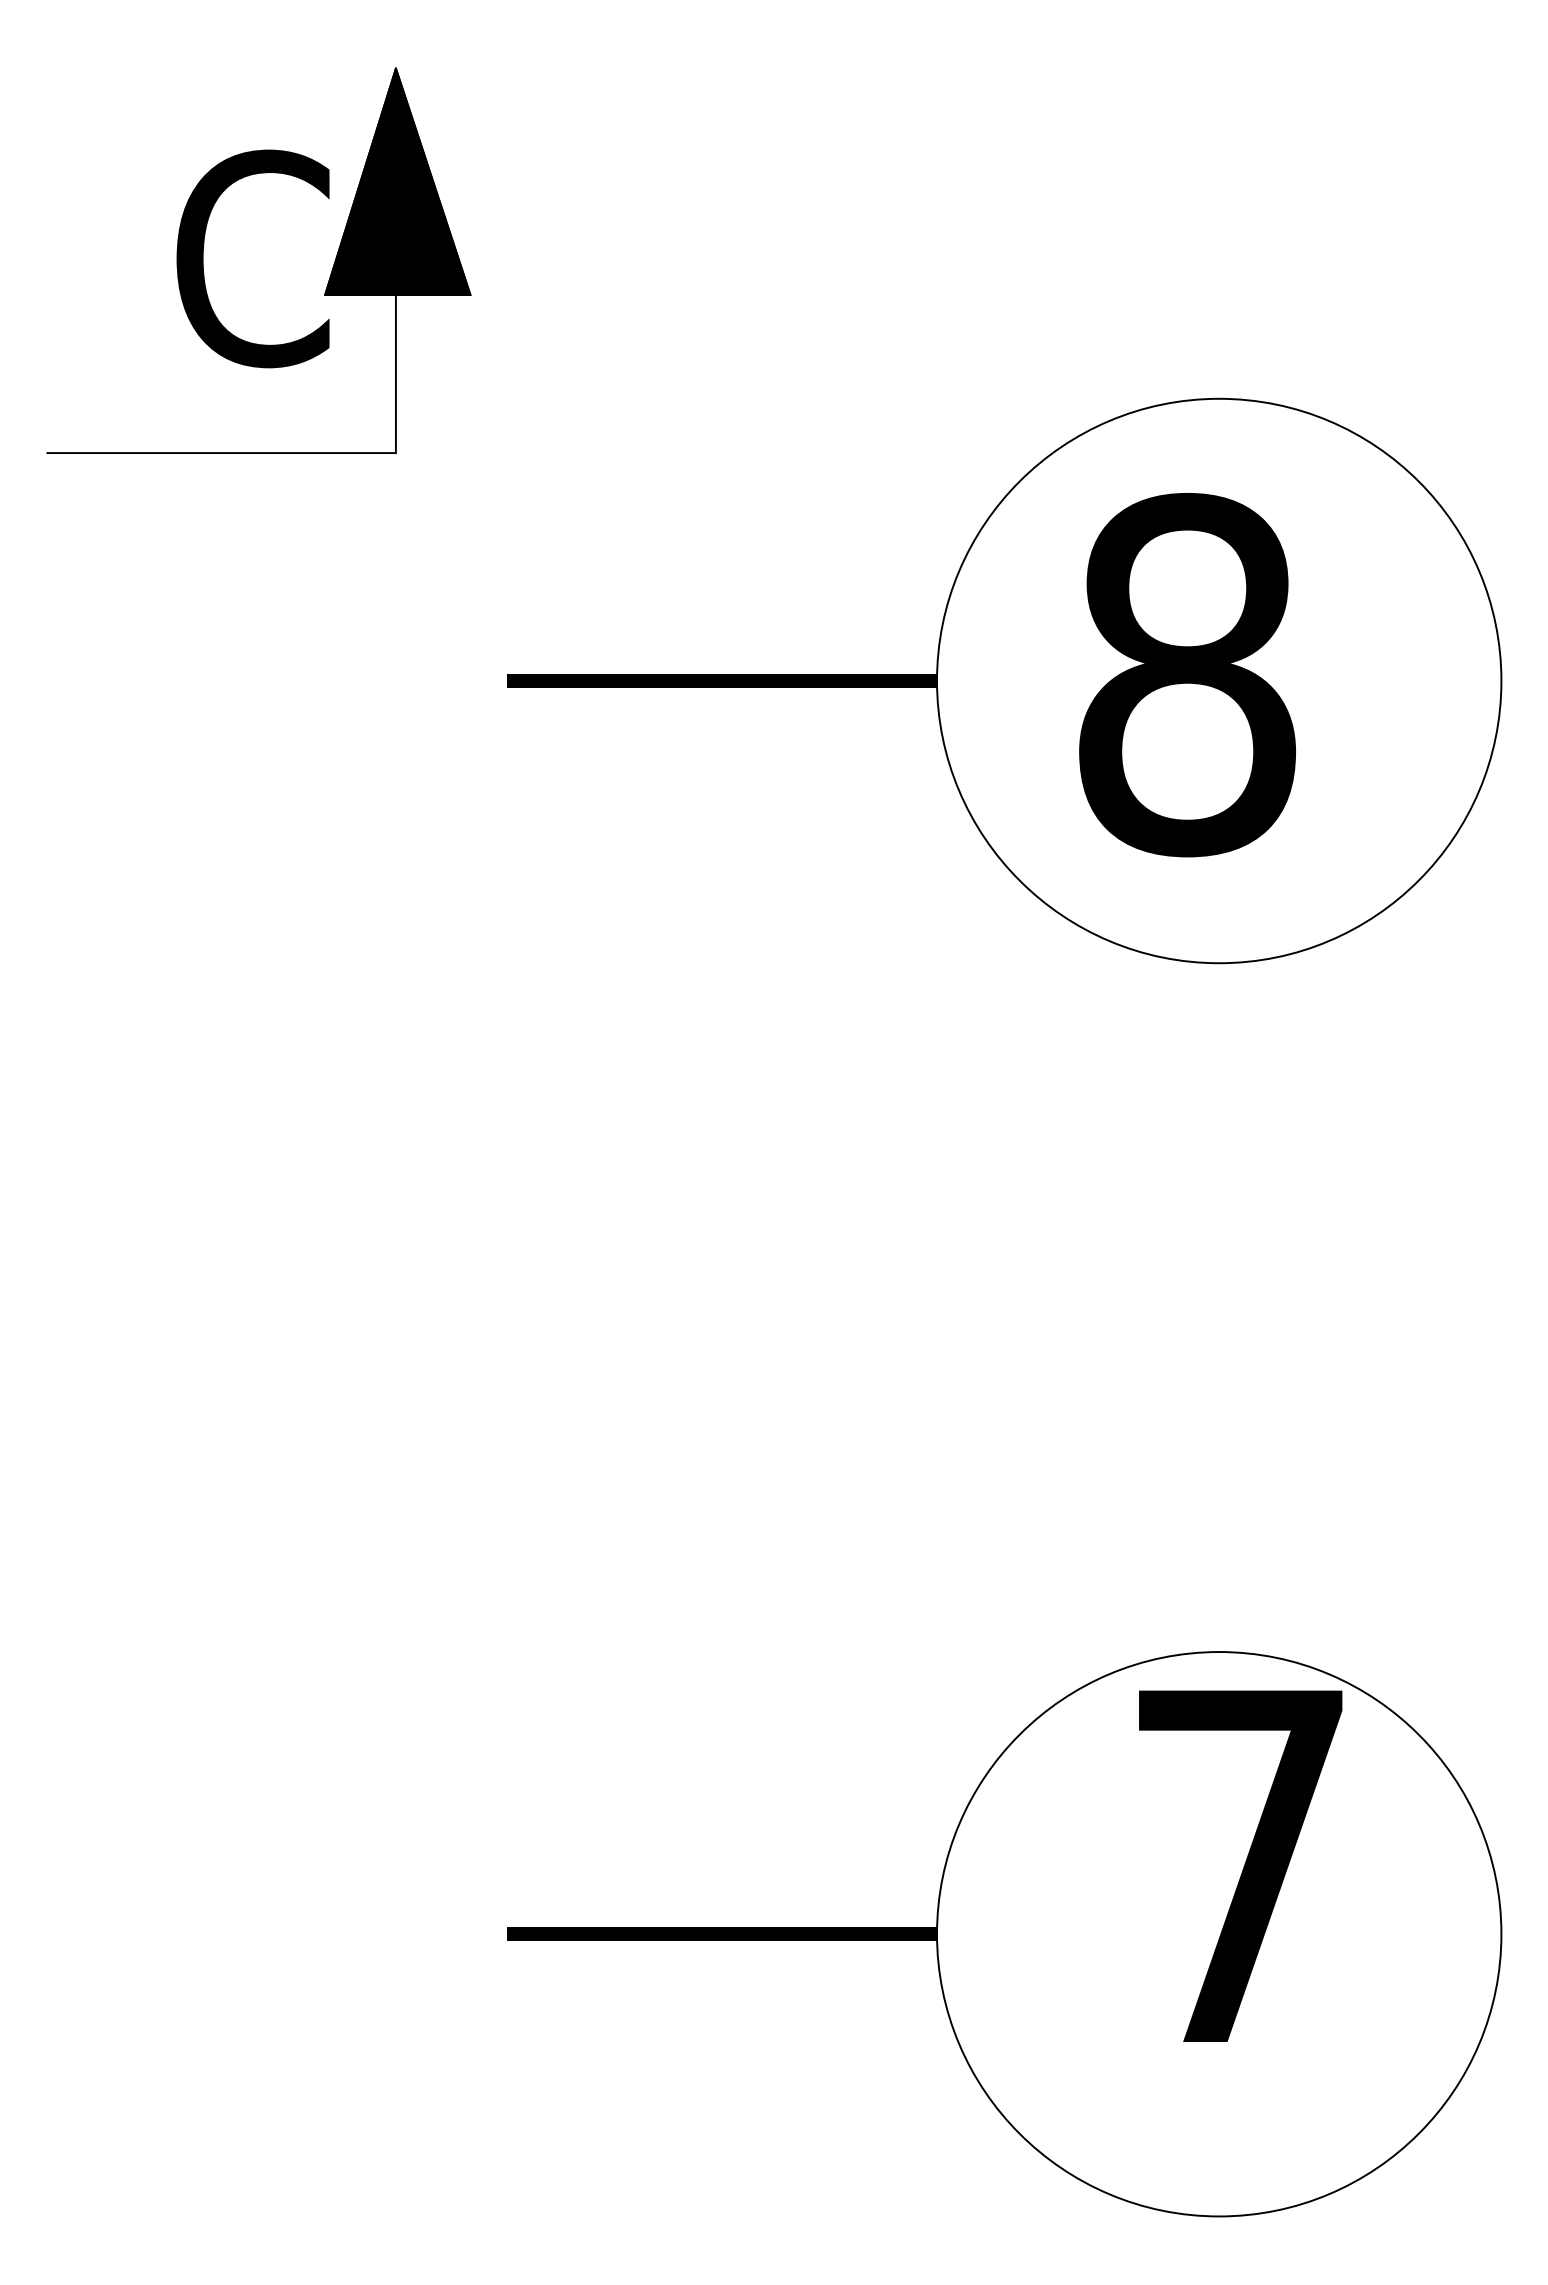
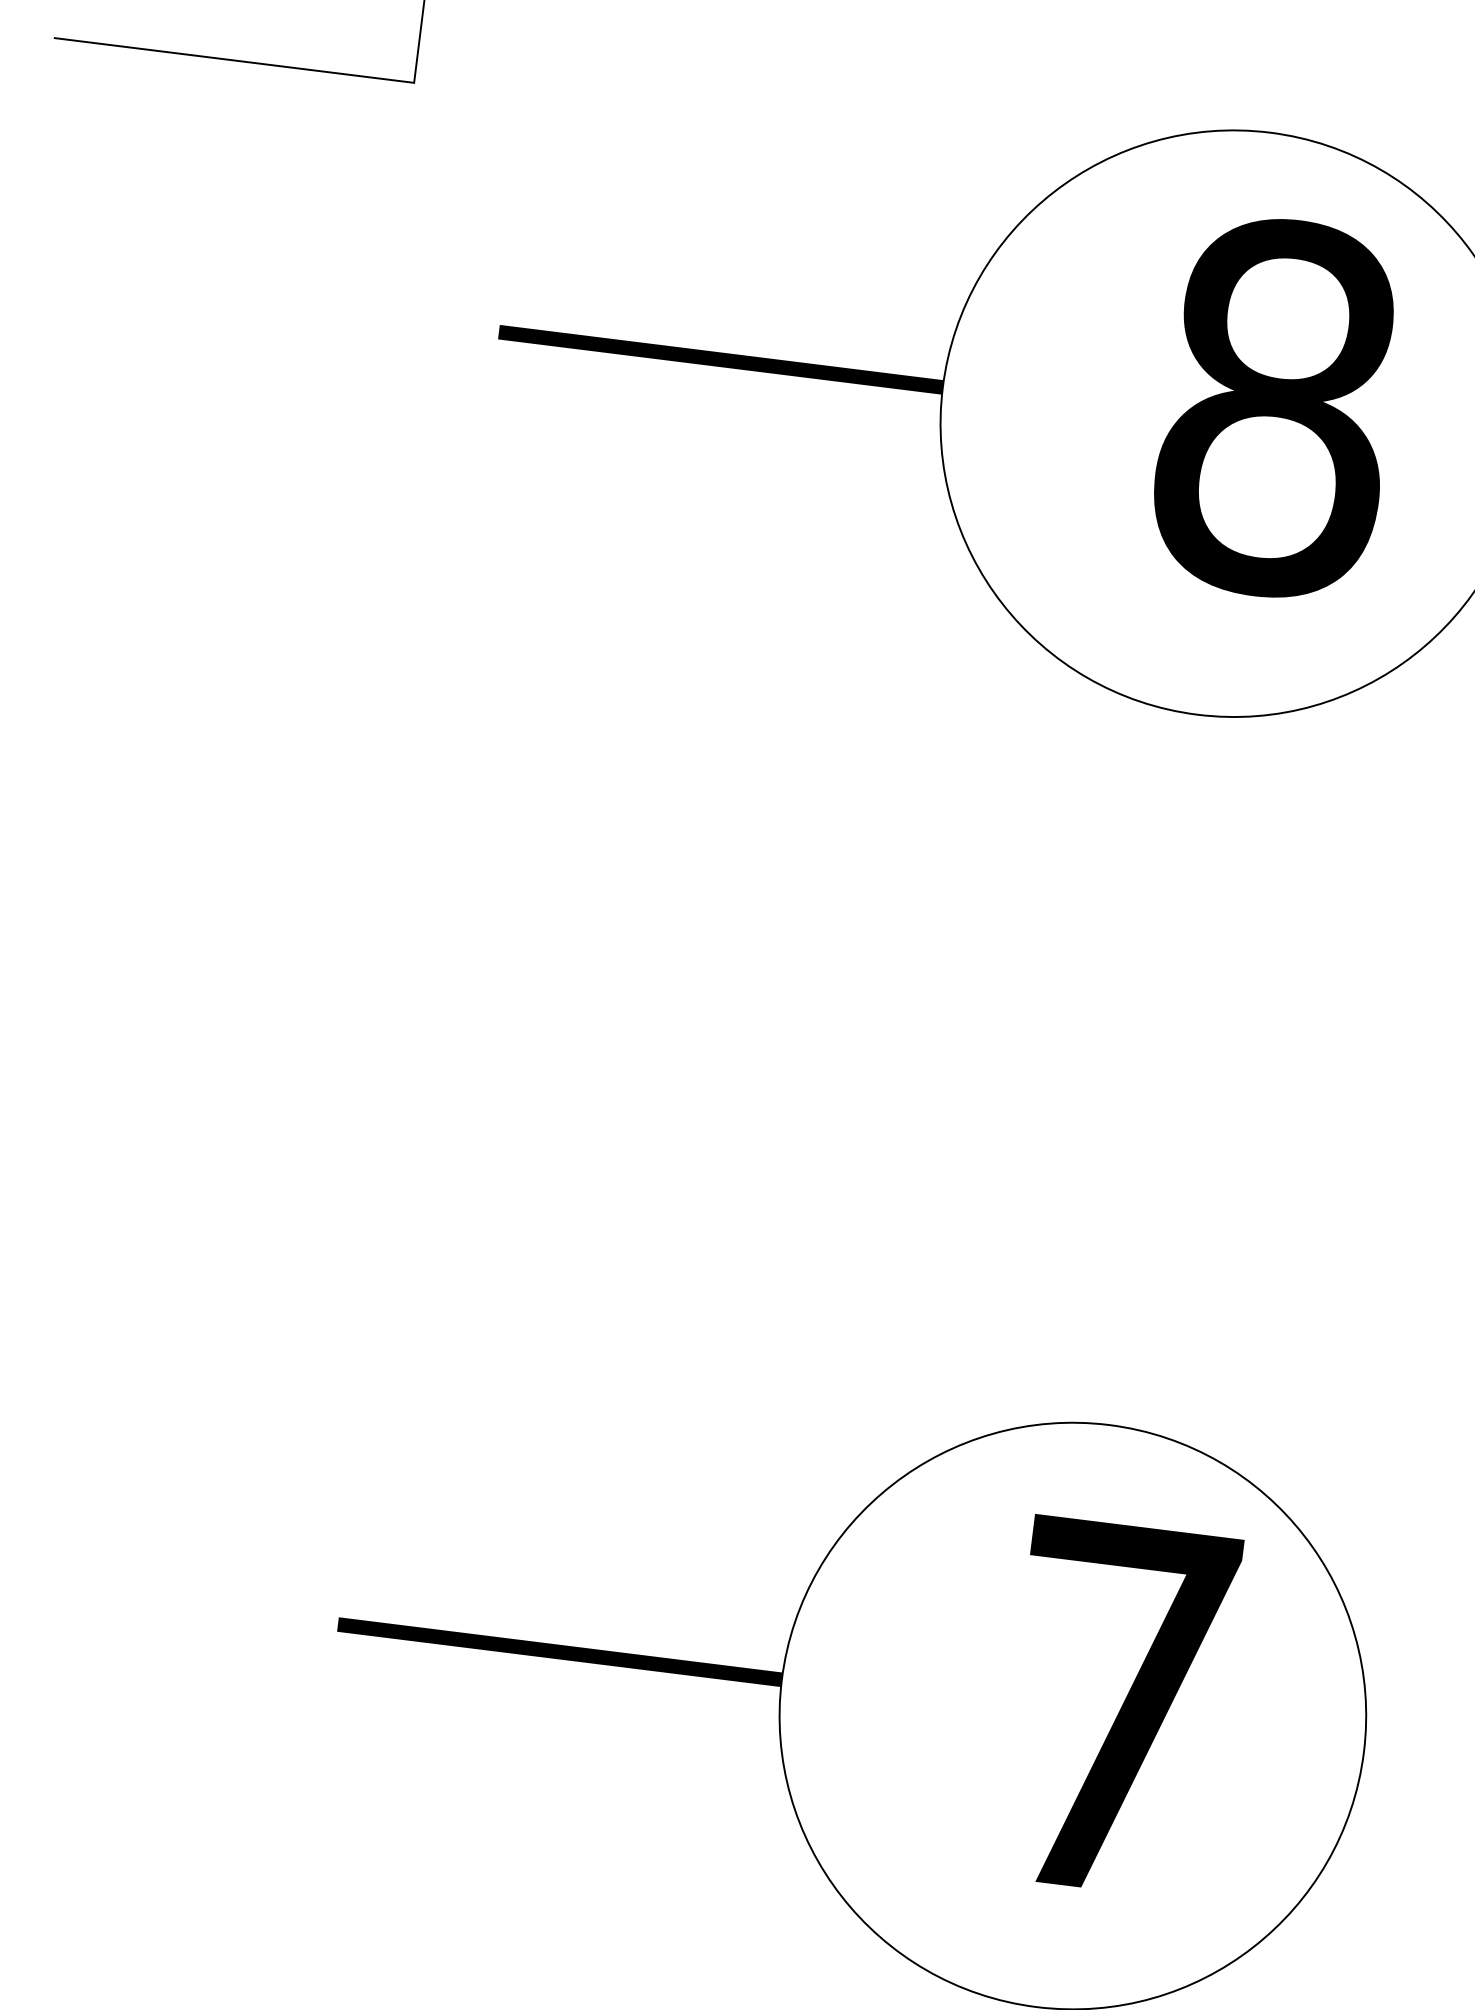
text: (1187, 675) -> (1276, 408), moved
text: (1240, 1865) -> (1117, 1707), moved

